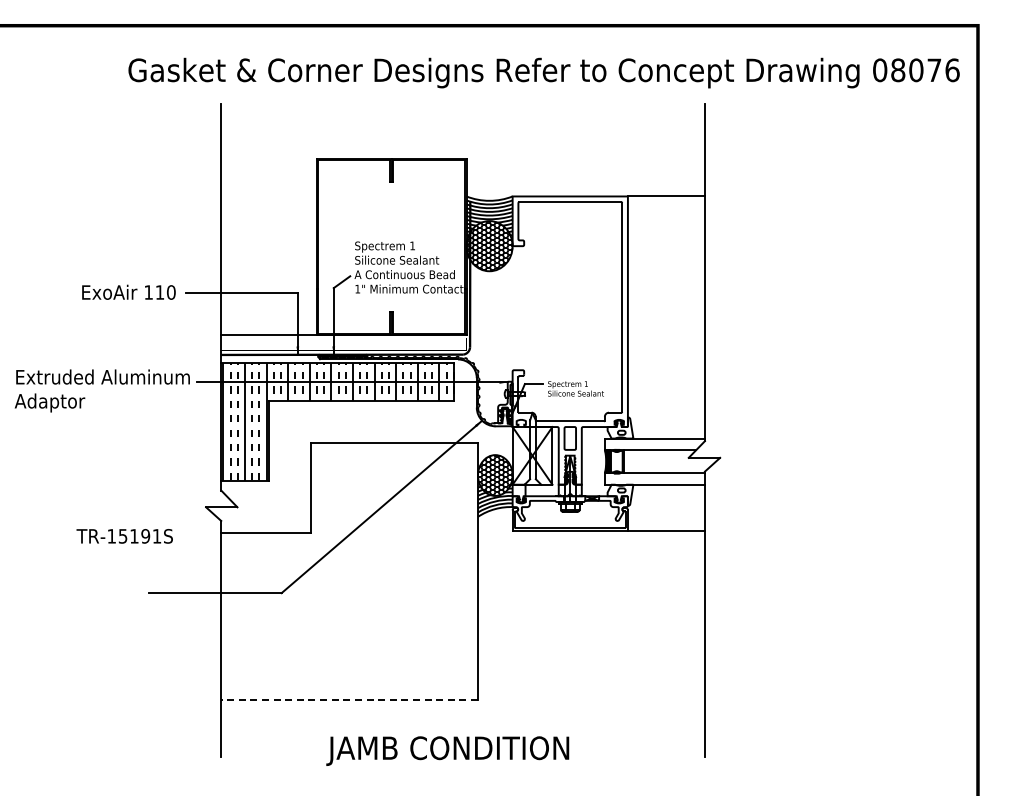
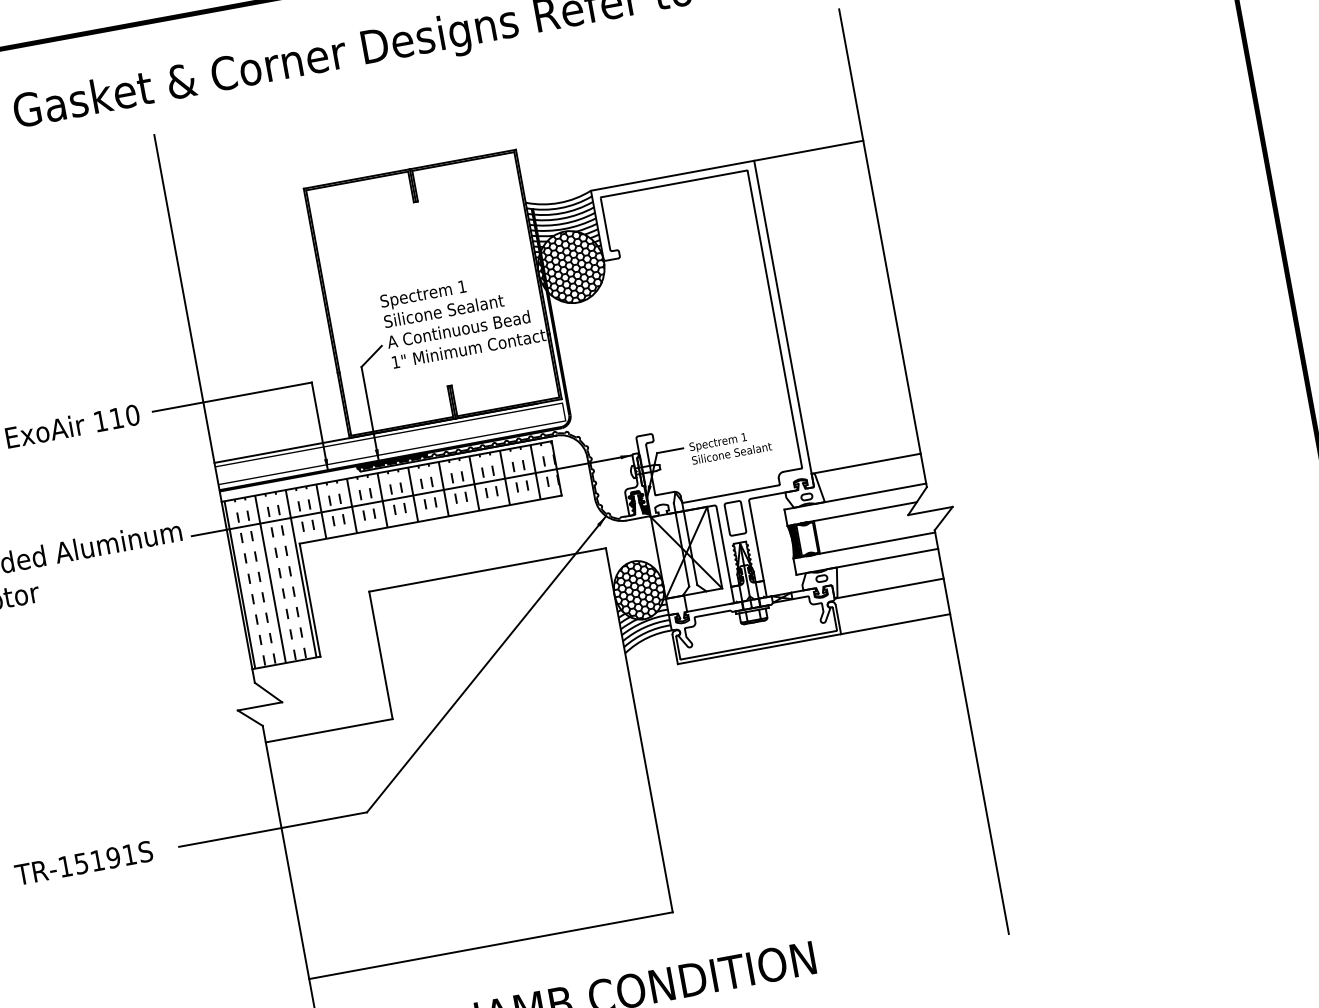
line: (665, 417) -> (864, 463), added
line: (666, 505) -> (889, 588), added
text: (124, 536) -> (83, 863), moved
line: (349, 699) -> (490, 945), dashed -> solid

